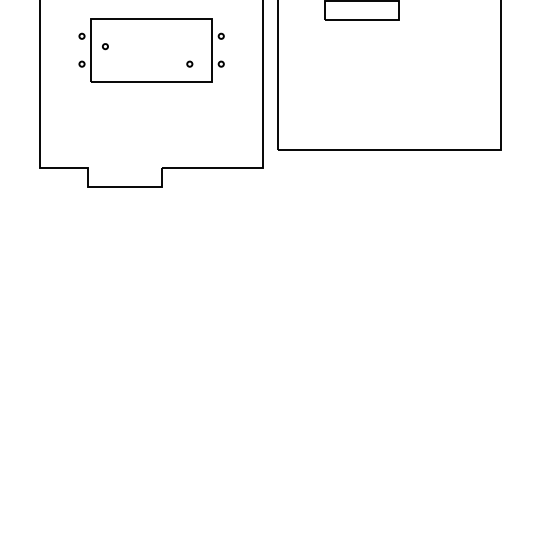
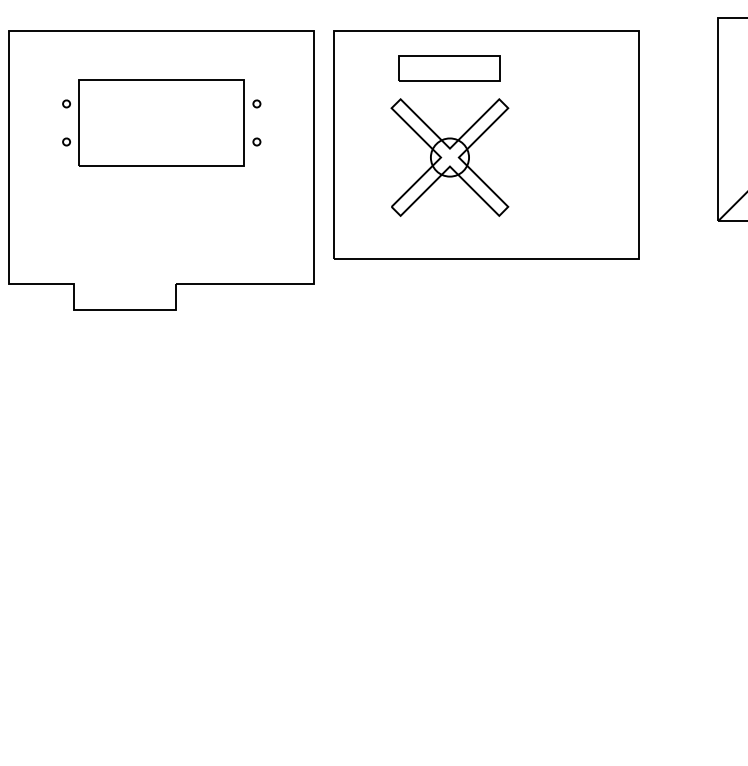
part: (105, 46) -> (98, 117), removed
part: (189, 63) -> (213, 141), removed
part: (362, 75) -> (449, 157), added

